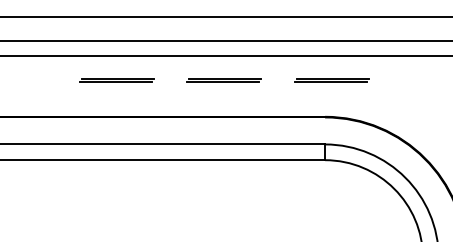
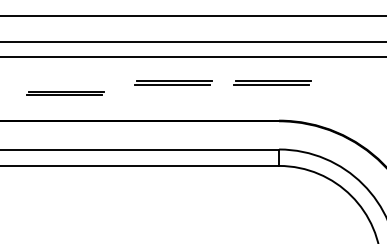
line: (116, 79) -> (65, 92), moved
line: (331, 79) -> (272, 81), moved

